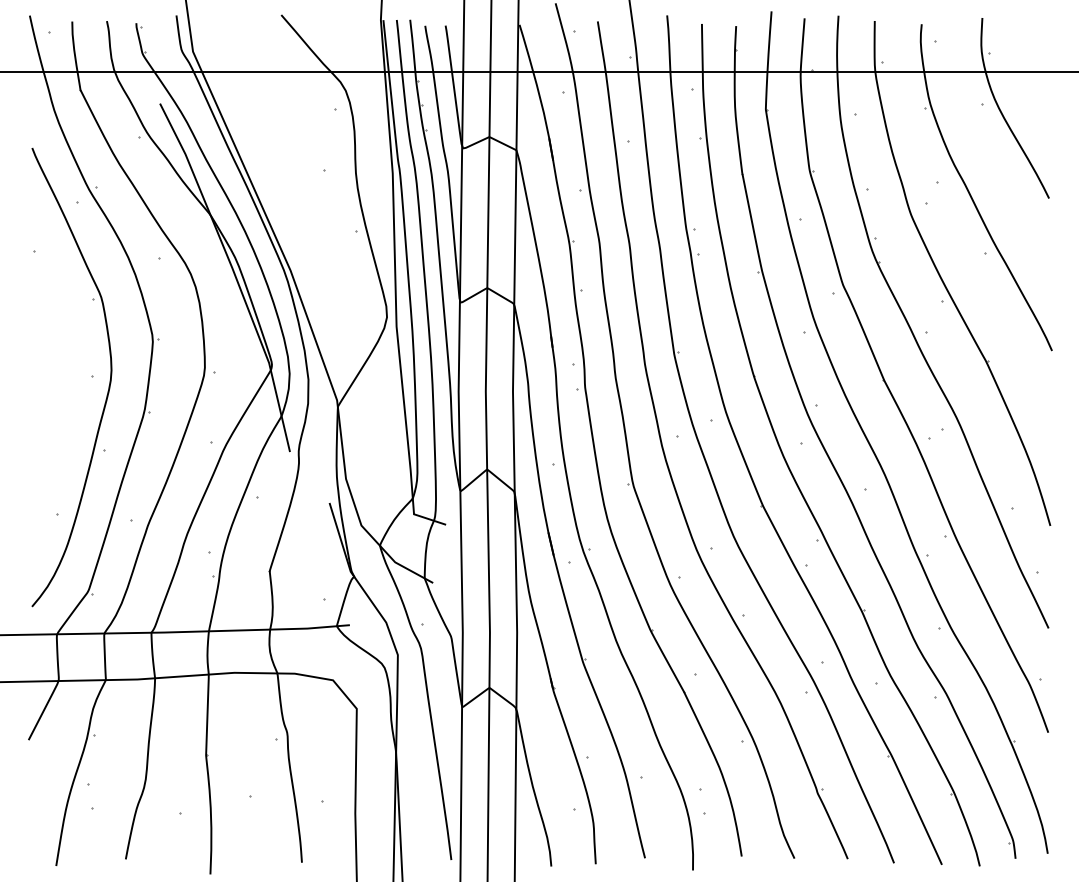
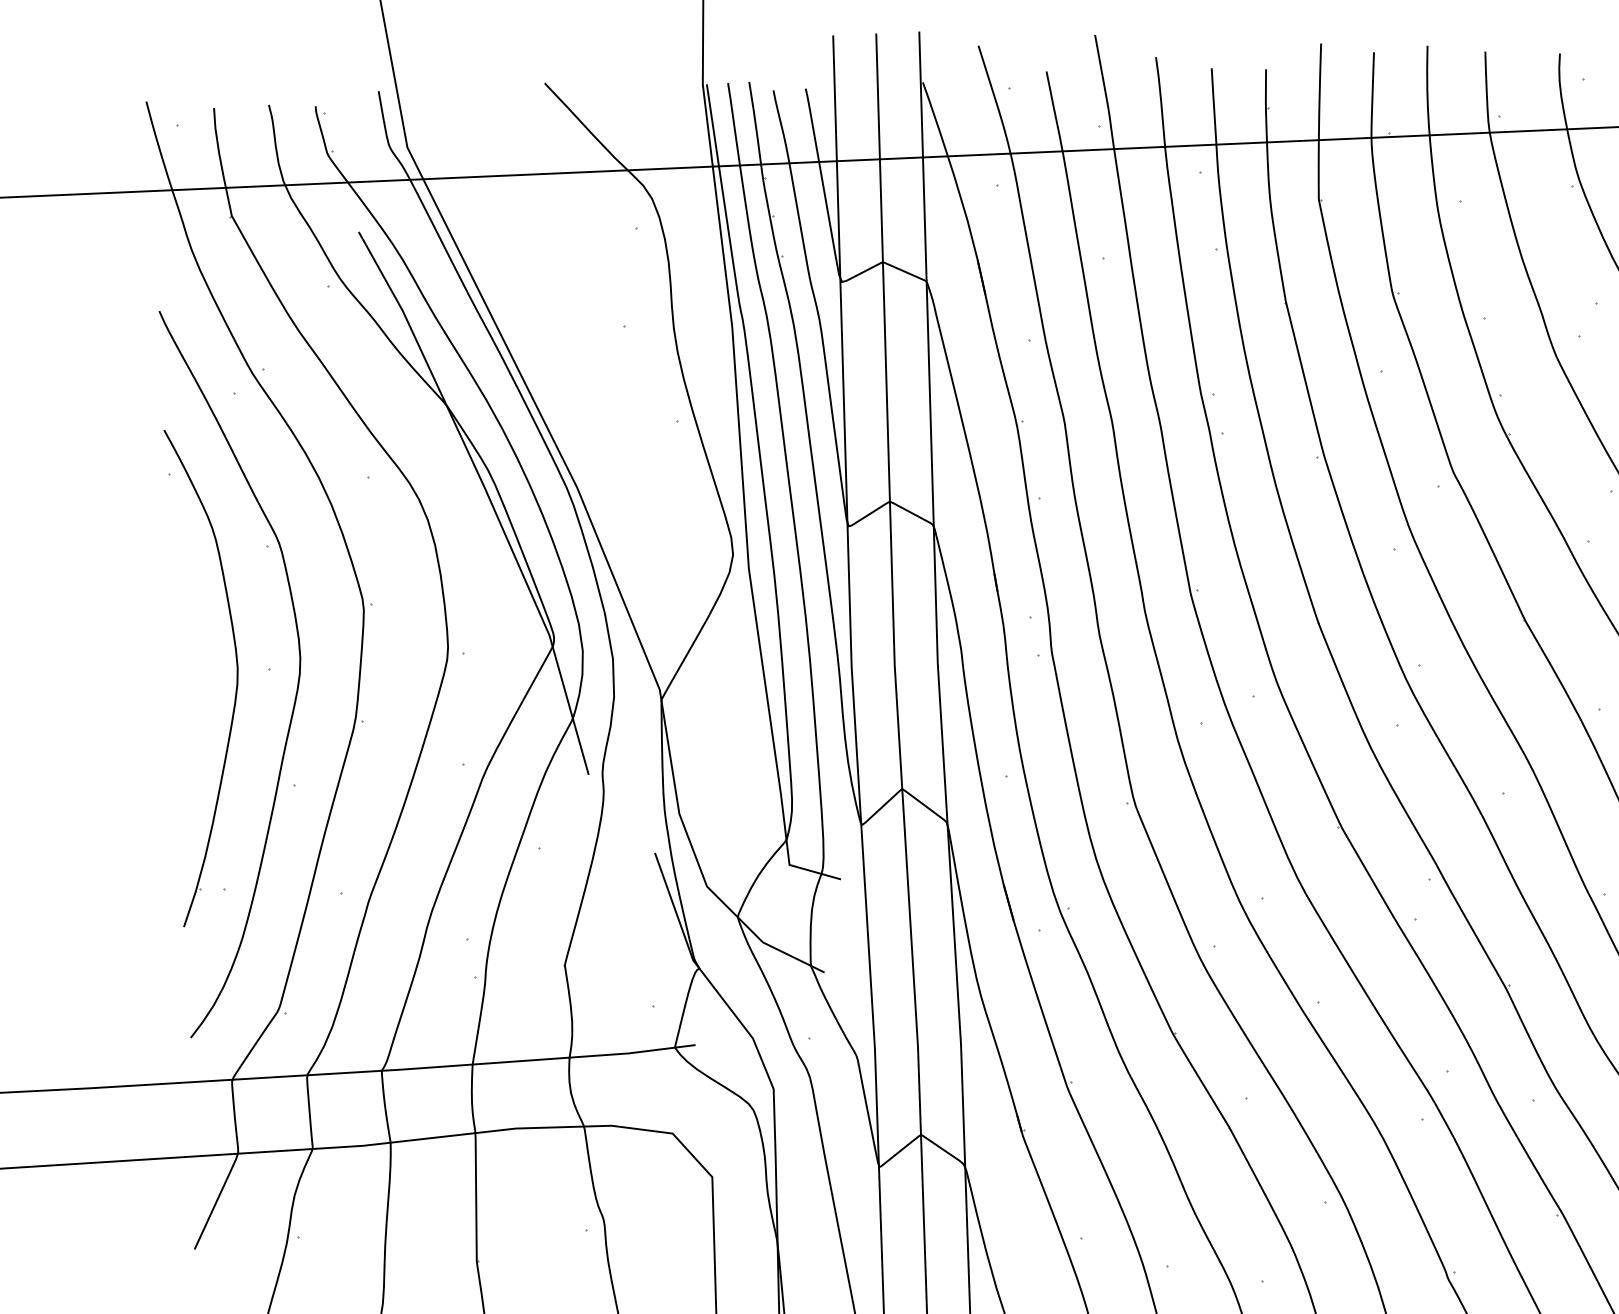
part: (70, 379) -> (235, 675), added

